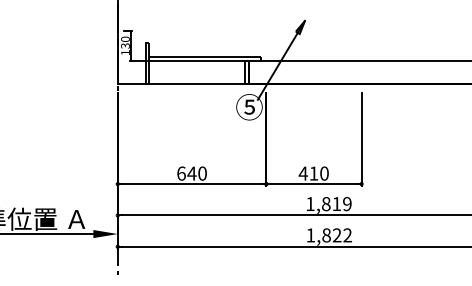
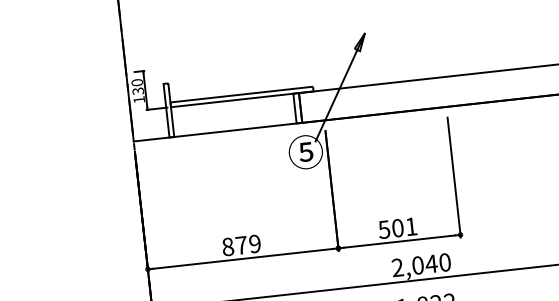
text: (191, 173) -> (240, 245), 640 -> 879
text: (313, 173) -> (397, 228), 410 -> 501
text: (328, 204) -> (420, 265), 1,819 -> 2,040

